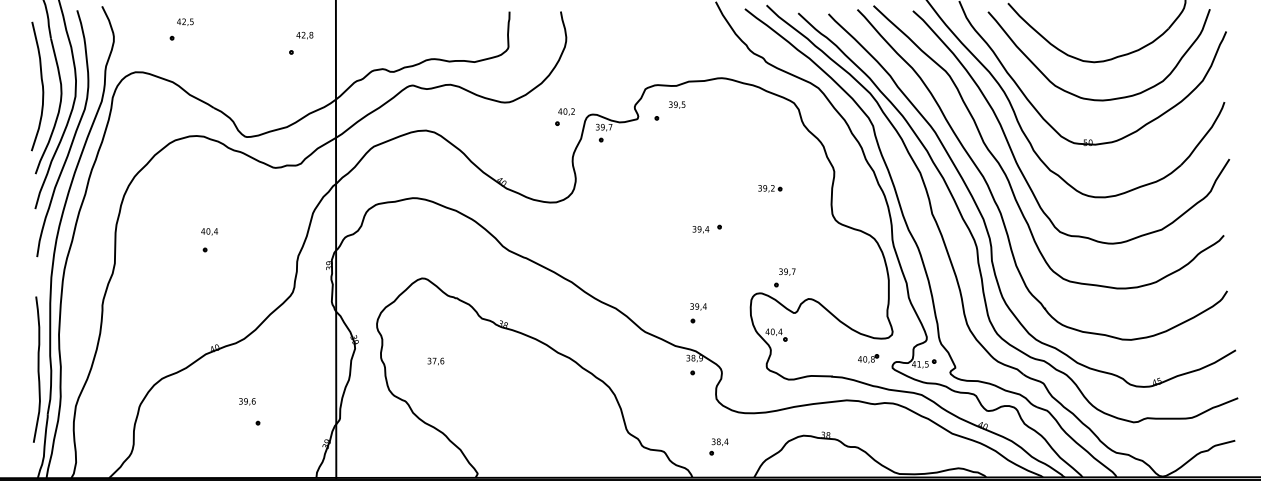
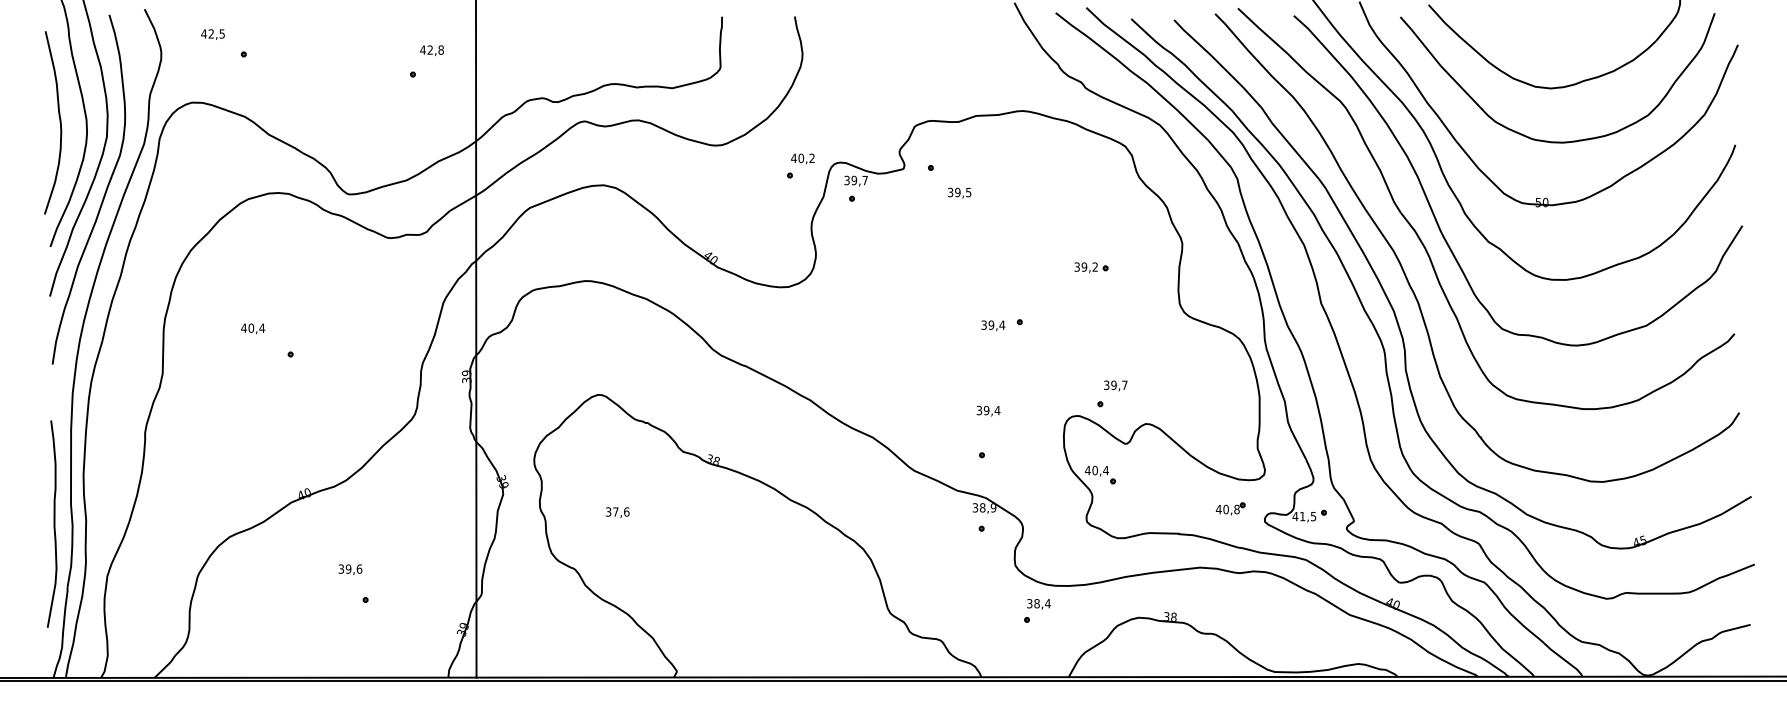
text: (185, 21) -> (213, 33), moved
text: (677, 104) -> (960, 192), moved
text: (209, 231) -> (252, 328), moved
text: (698, 306) -> (988, 410), moved
part: (718, 446) -> (1036, 610), moved

